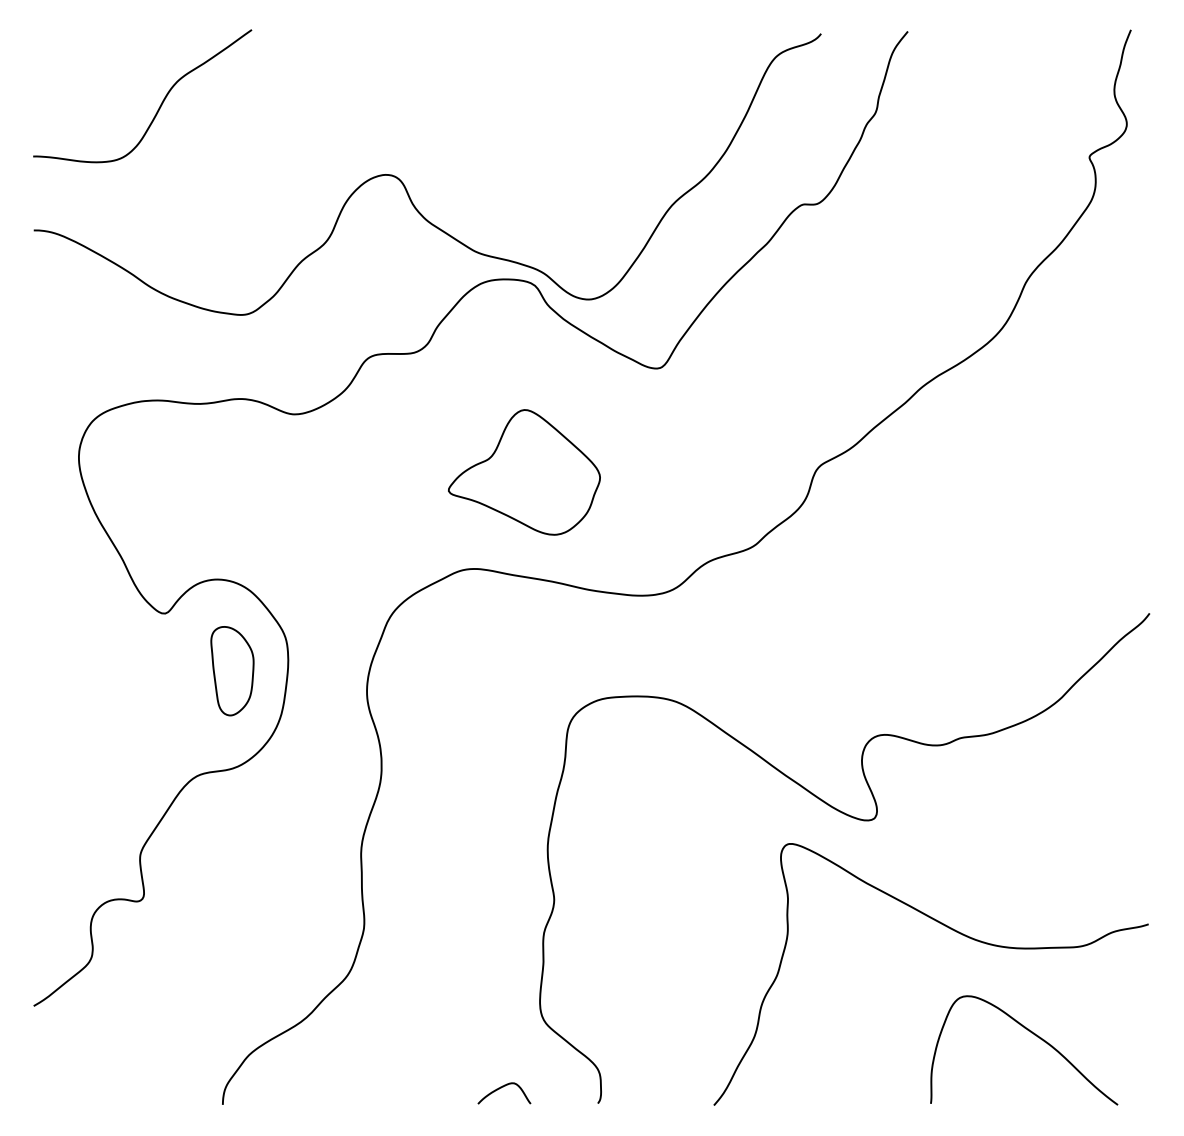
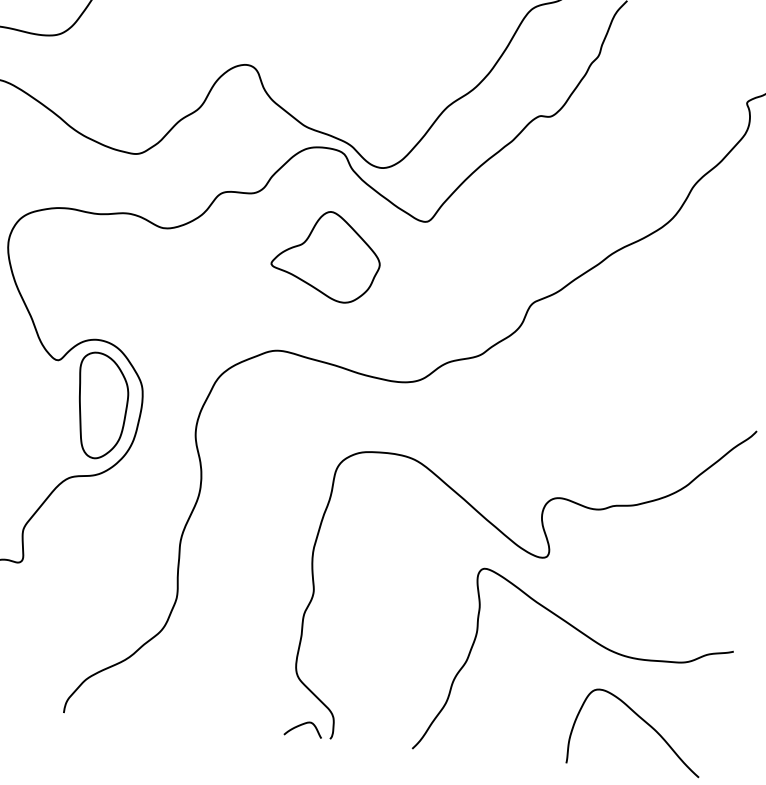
part: (524, 472) -> (326, 256), moved
part: (232, 670) -> (102, 405), size x1.67
curve: (501, 1088) -> (301, 725), moved

